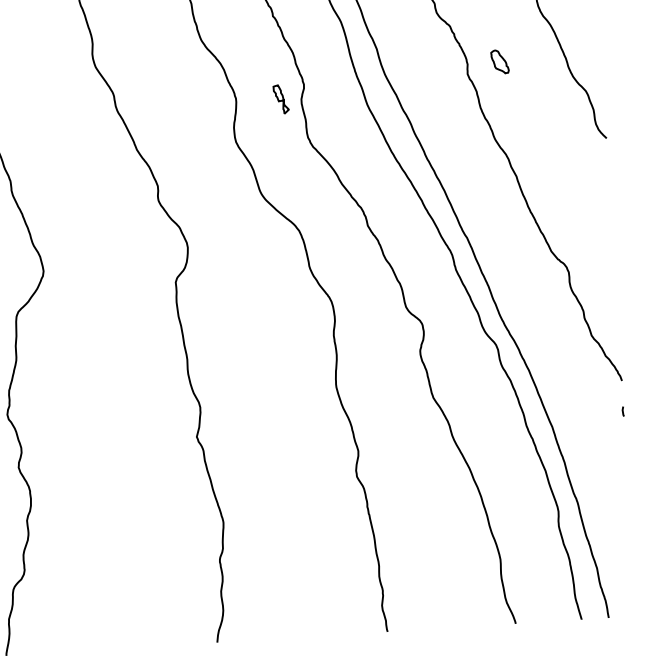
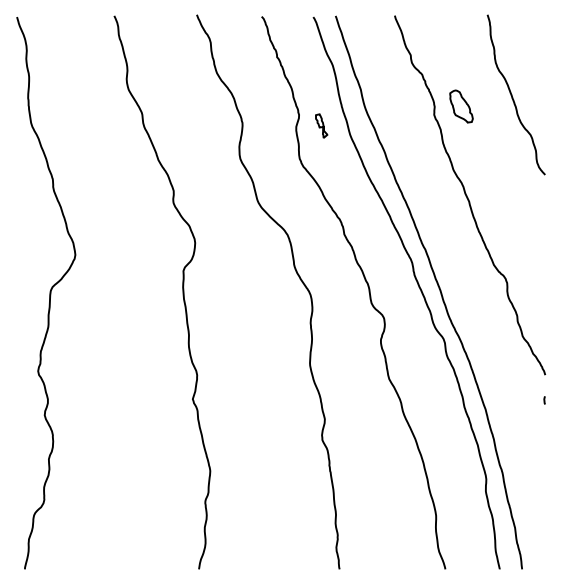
part: (500, 61) -> (461, 106), size x1.67
part: (280, 98) -> (321, 125), moved

